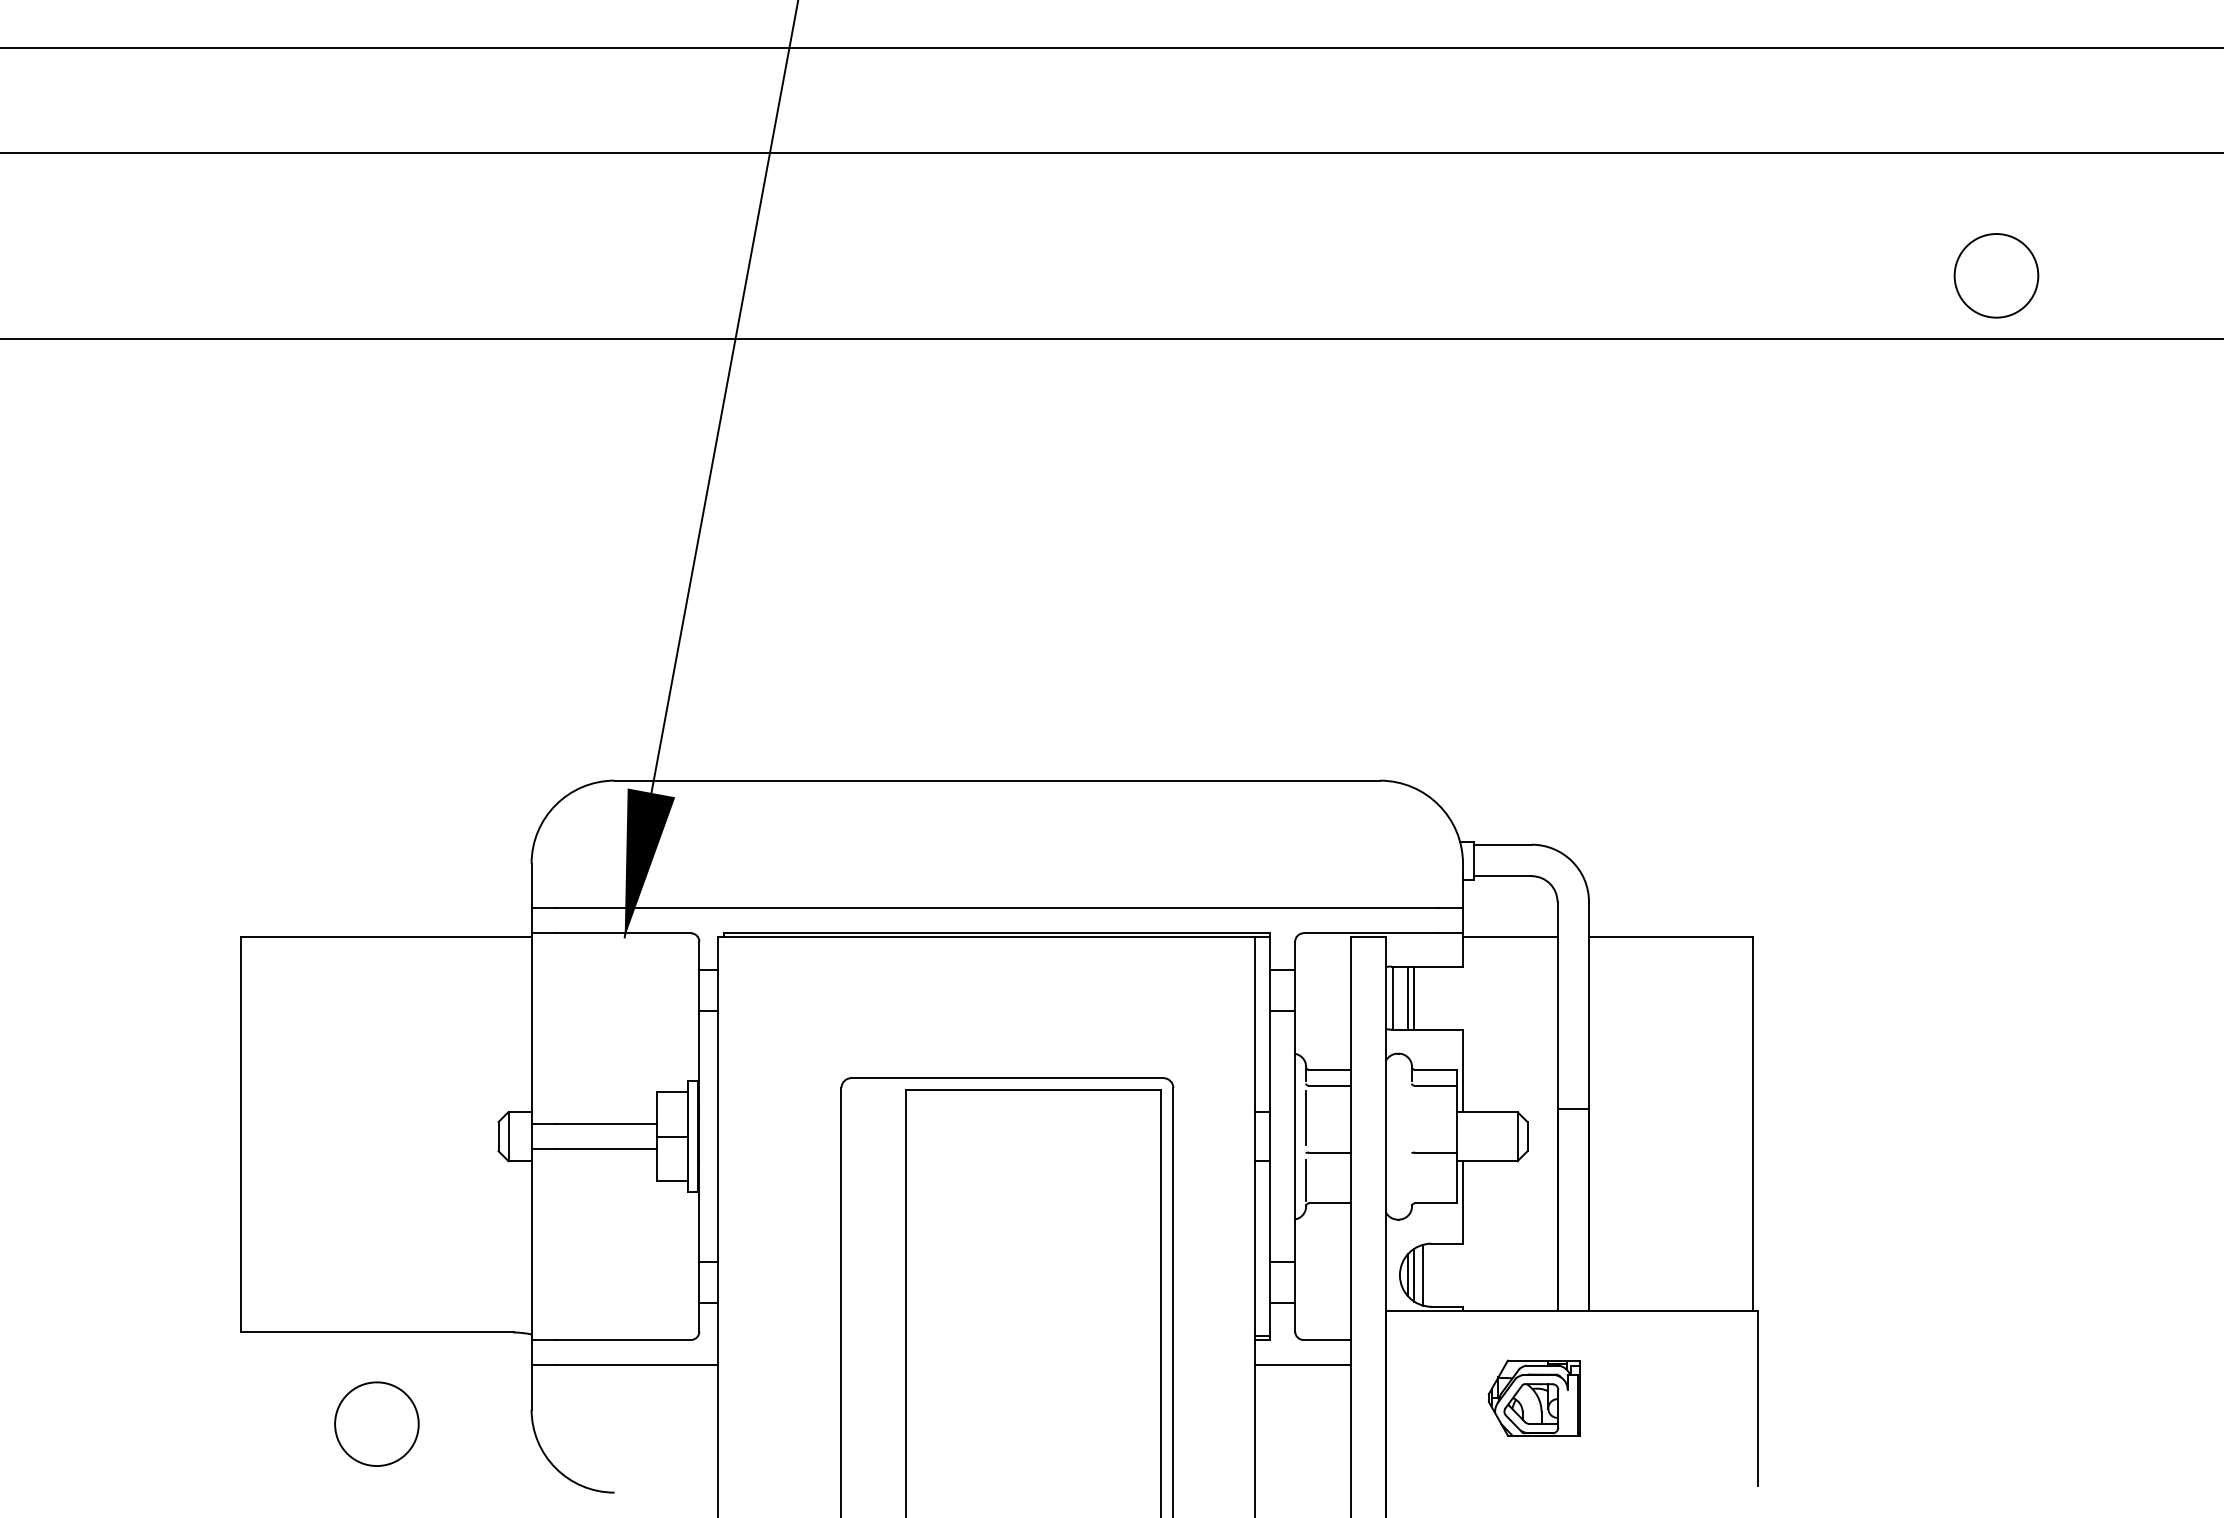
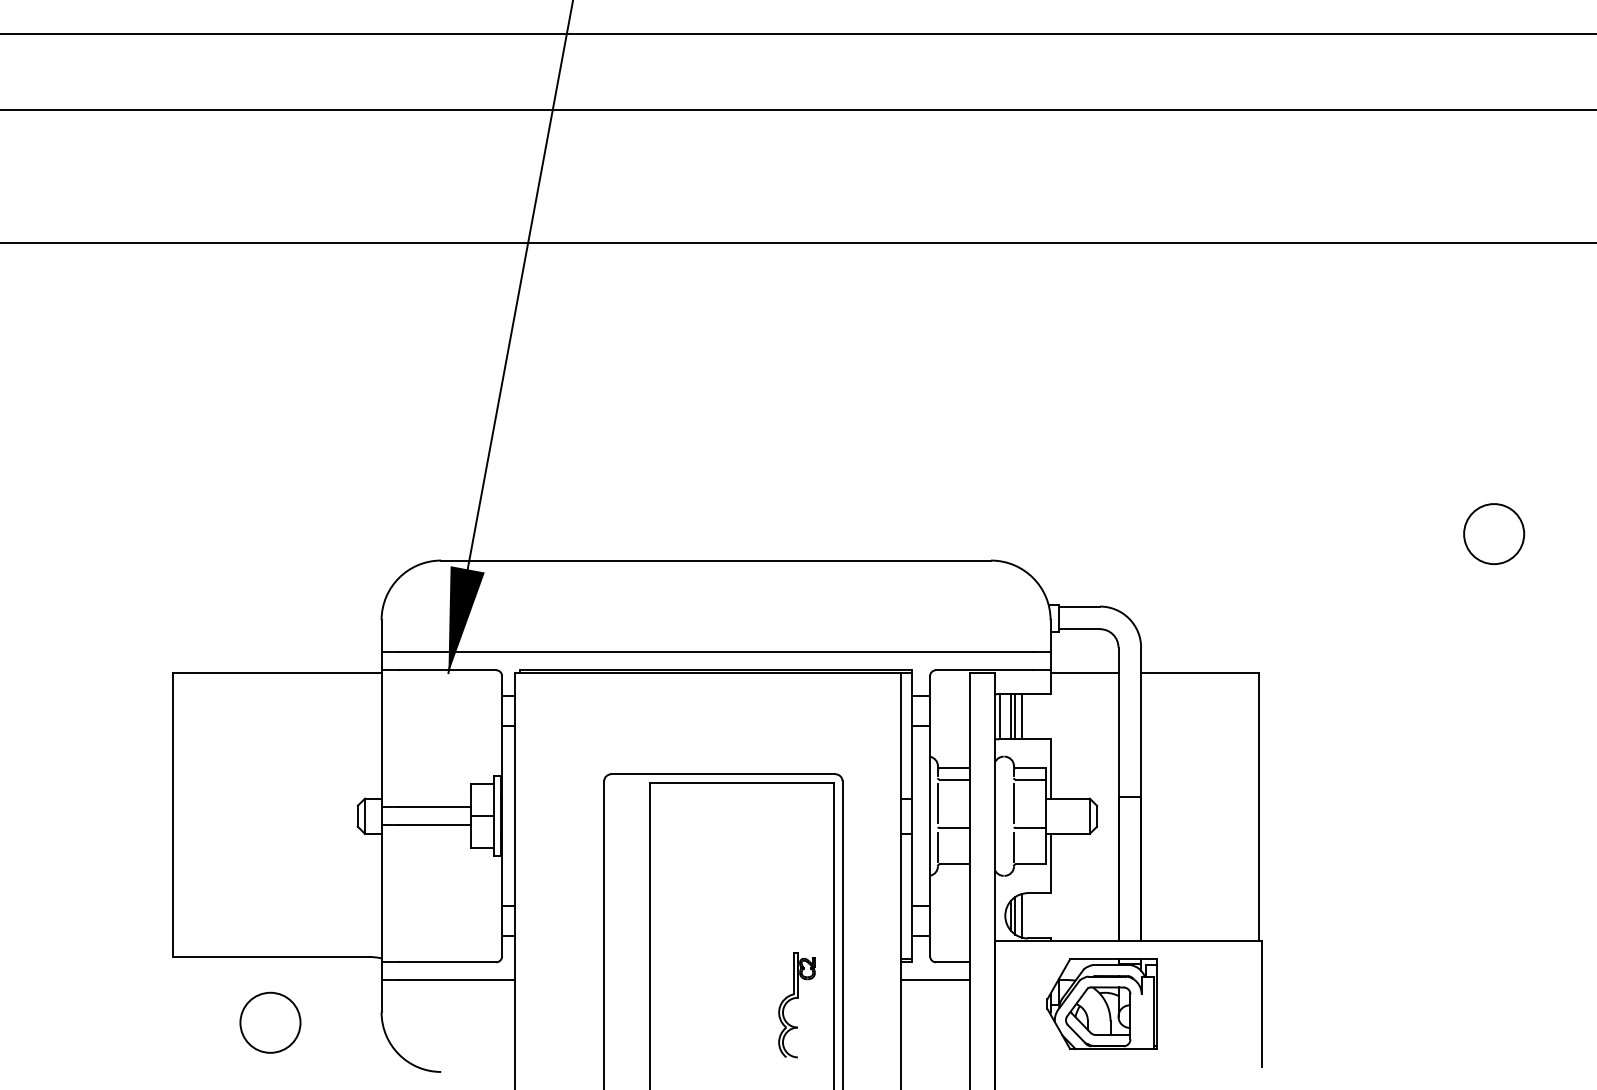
circle: (1996, 275) -> (1494, 533), moved
line: (1423, 997) -> (1022, 716), added
line: (1412, 1118) -> (1014, 803), added
line: (1412, 1179) -> (1014, 847), added
part: (1105, 1391) -> (793, 999), added
part: (1534, 1397) -> (1101, 1003), size x1.67

